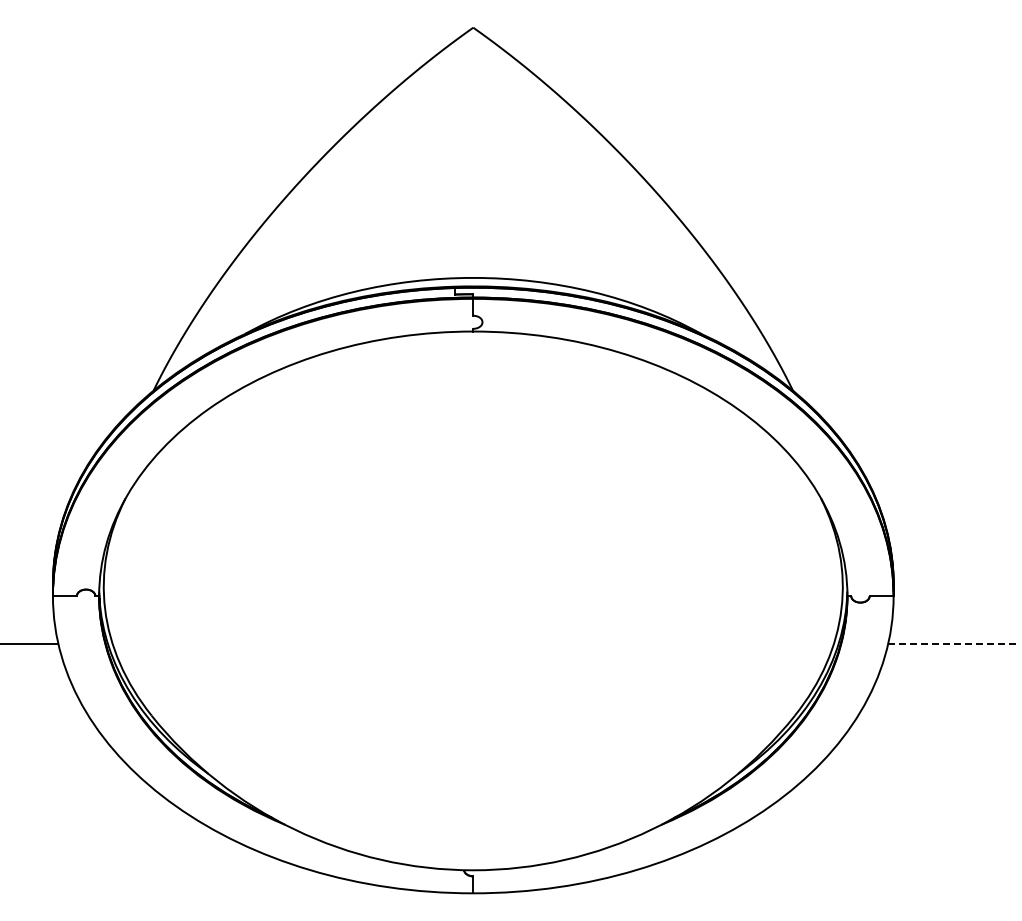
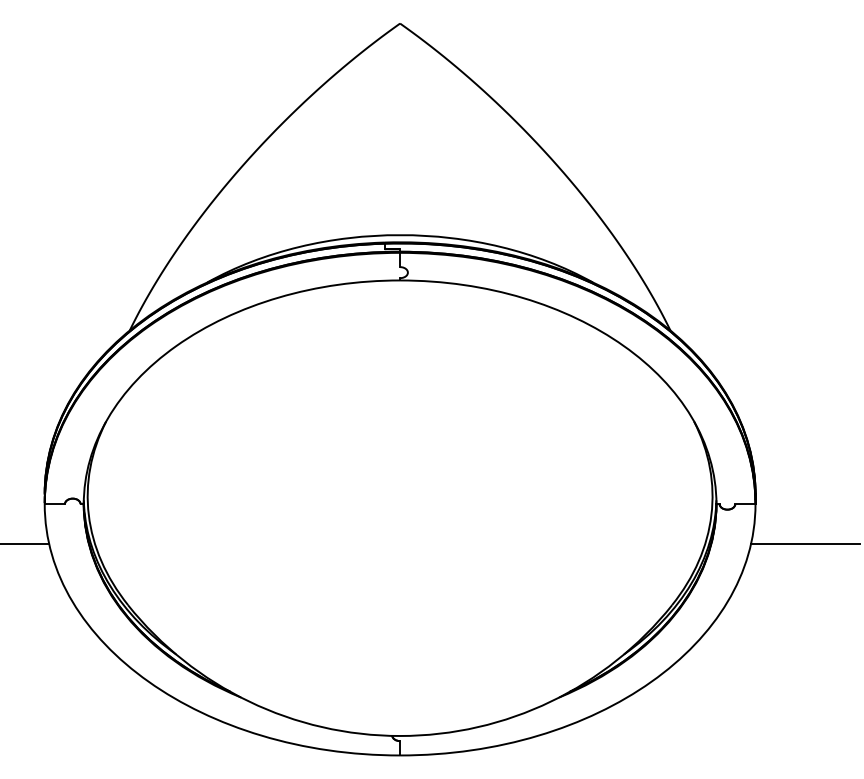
line: (952, 643) -> (805, 544), dashed -> solid

